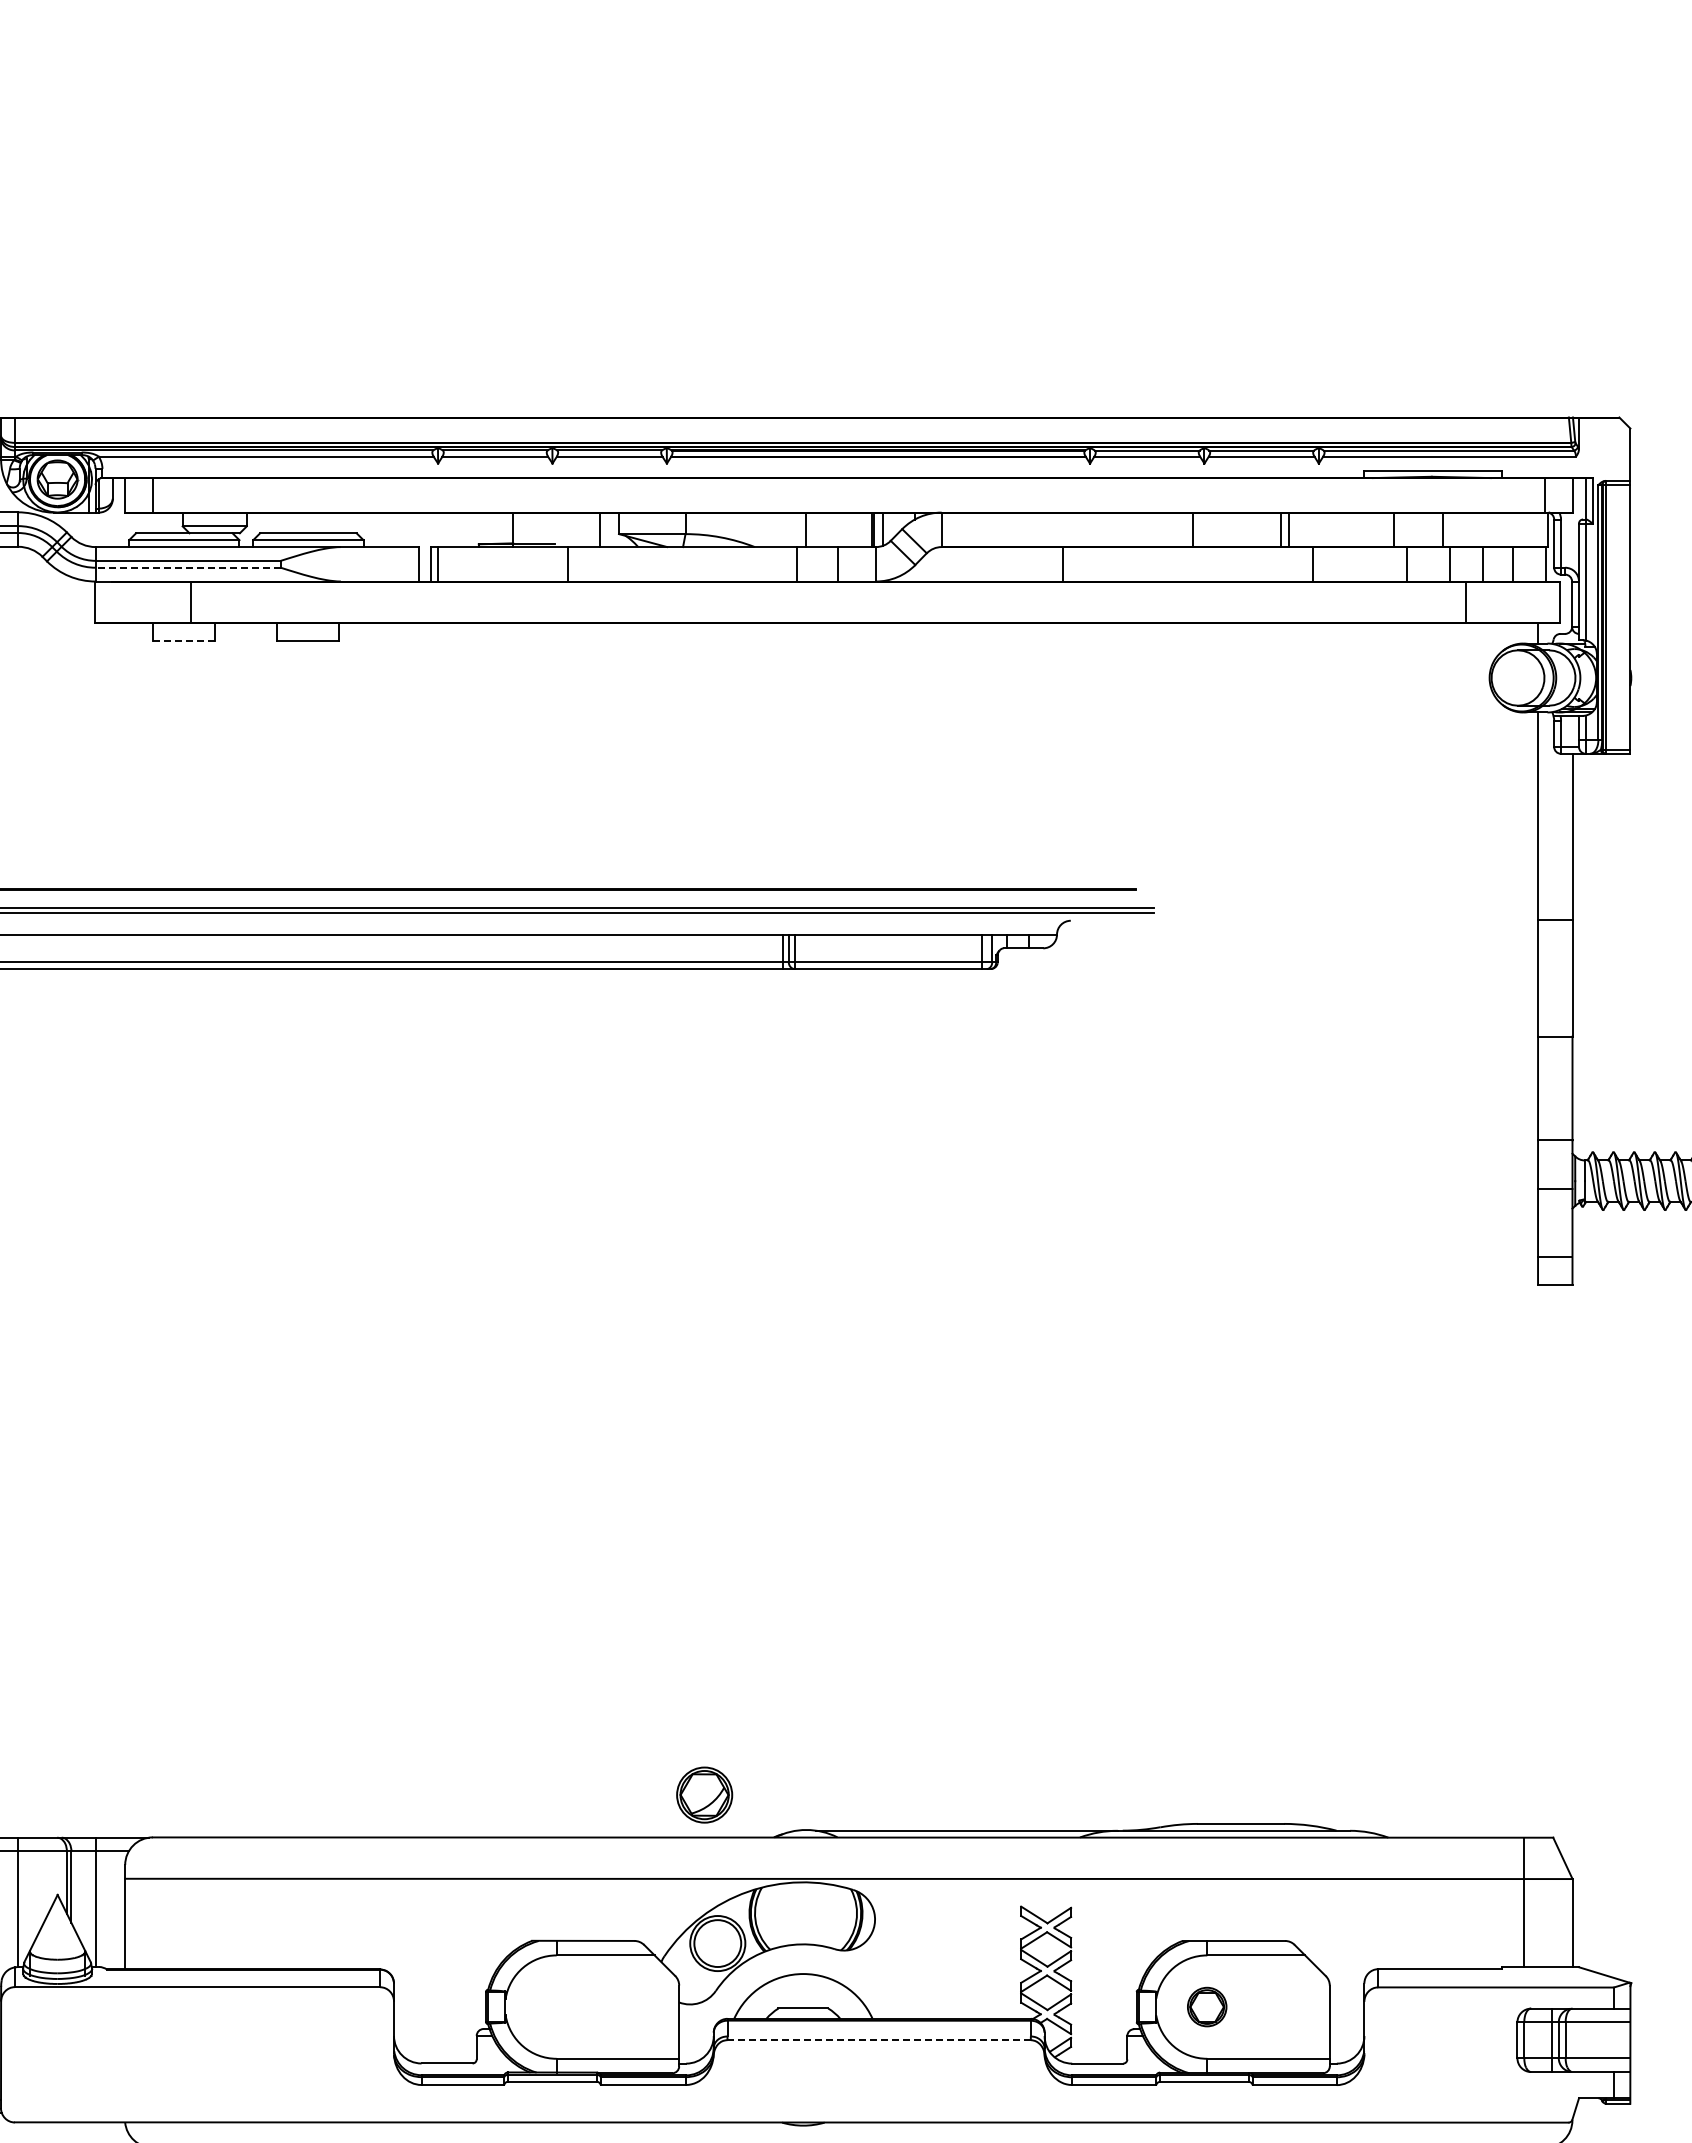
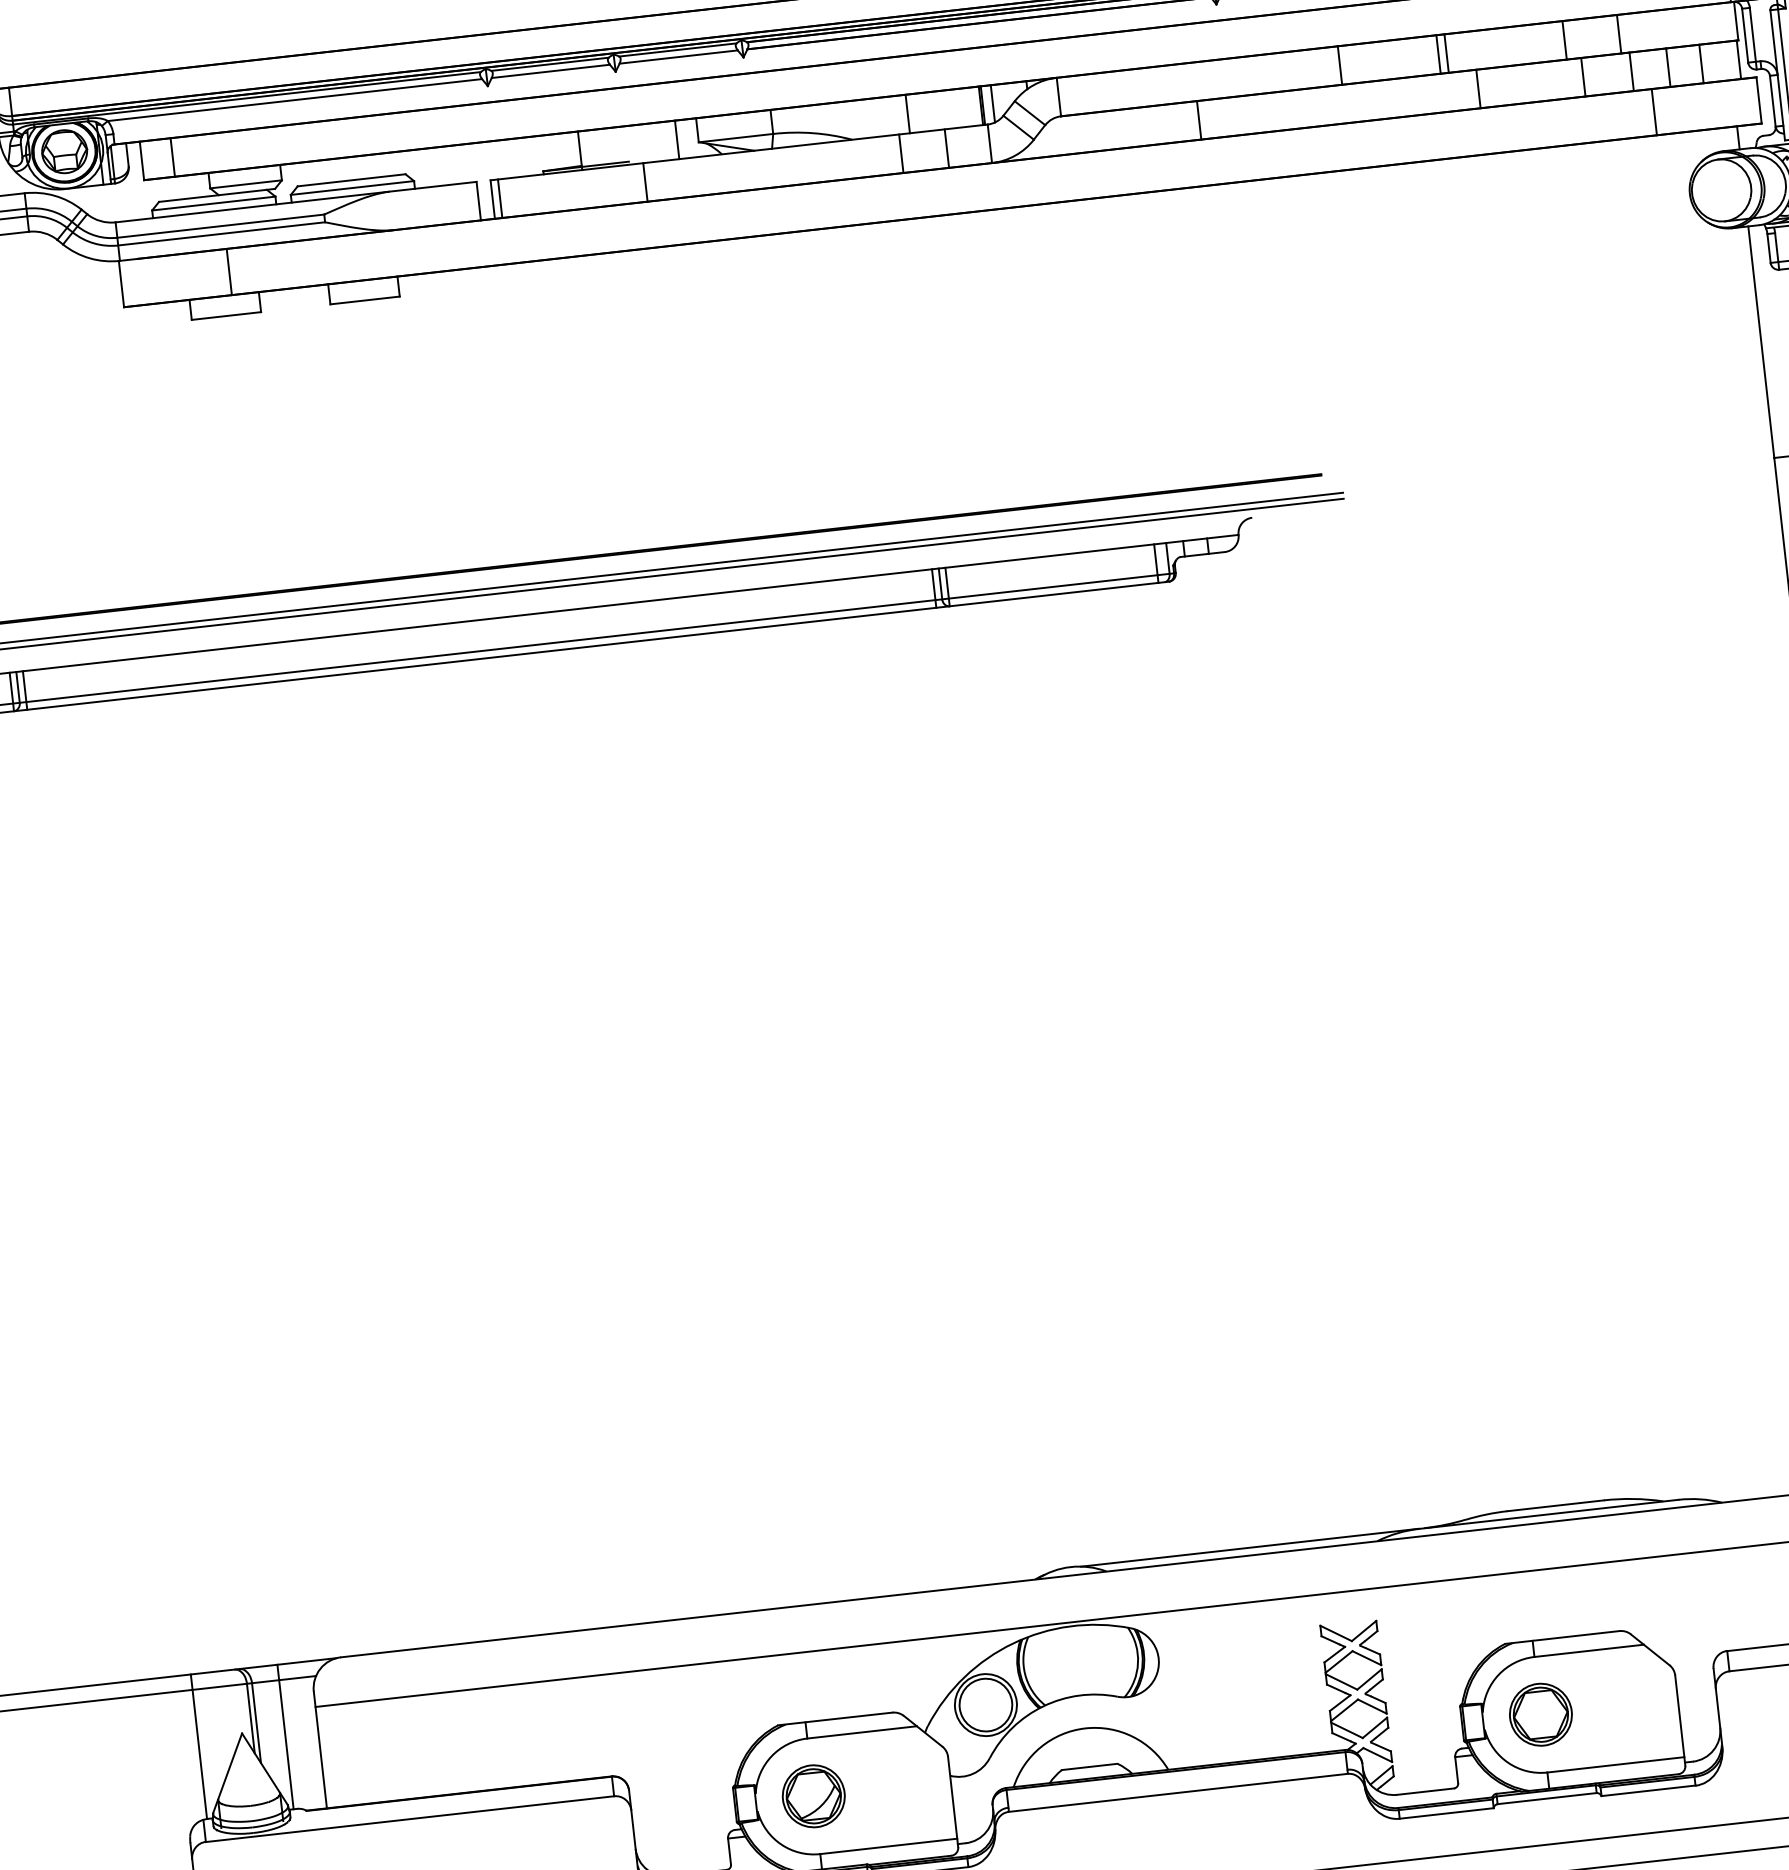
line: (188, 567) -> (221, 233), dashed -> solid
line: (184, 640) -> (226, 315), dashed -> solid
part: (704, 1794) -> (813, 1795), moved
part: (1206, 2006) -> (1539, 1714), size x1.43
line: (879, 2040) -> (1178, 1793), dashed -> solid

